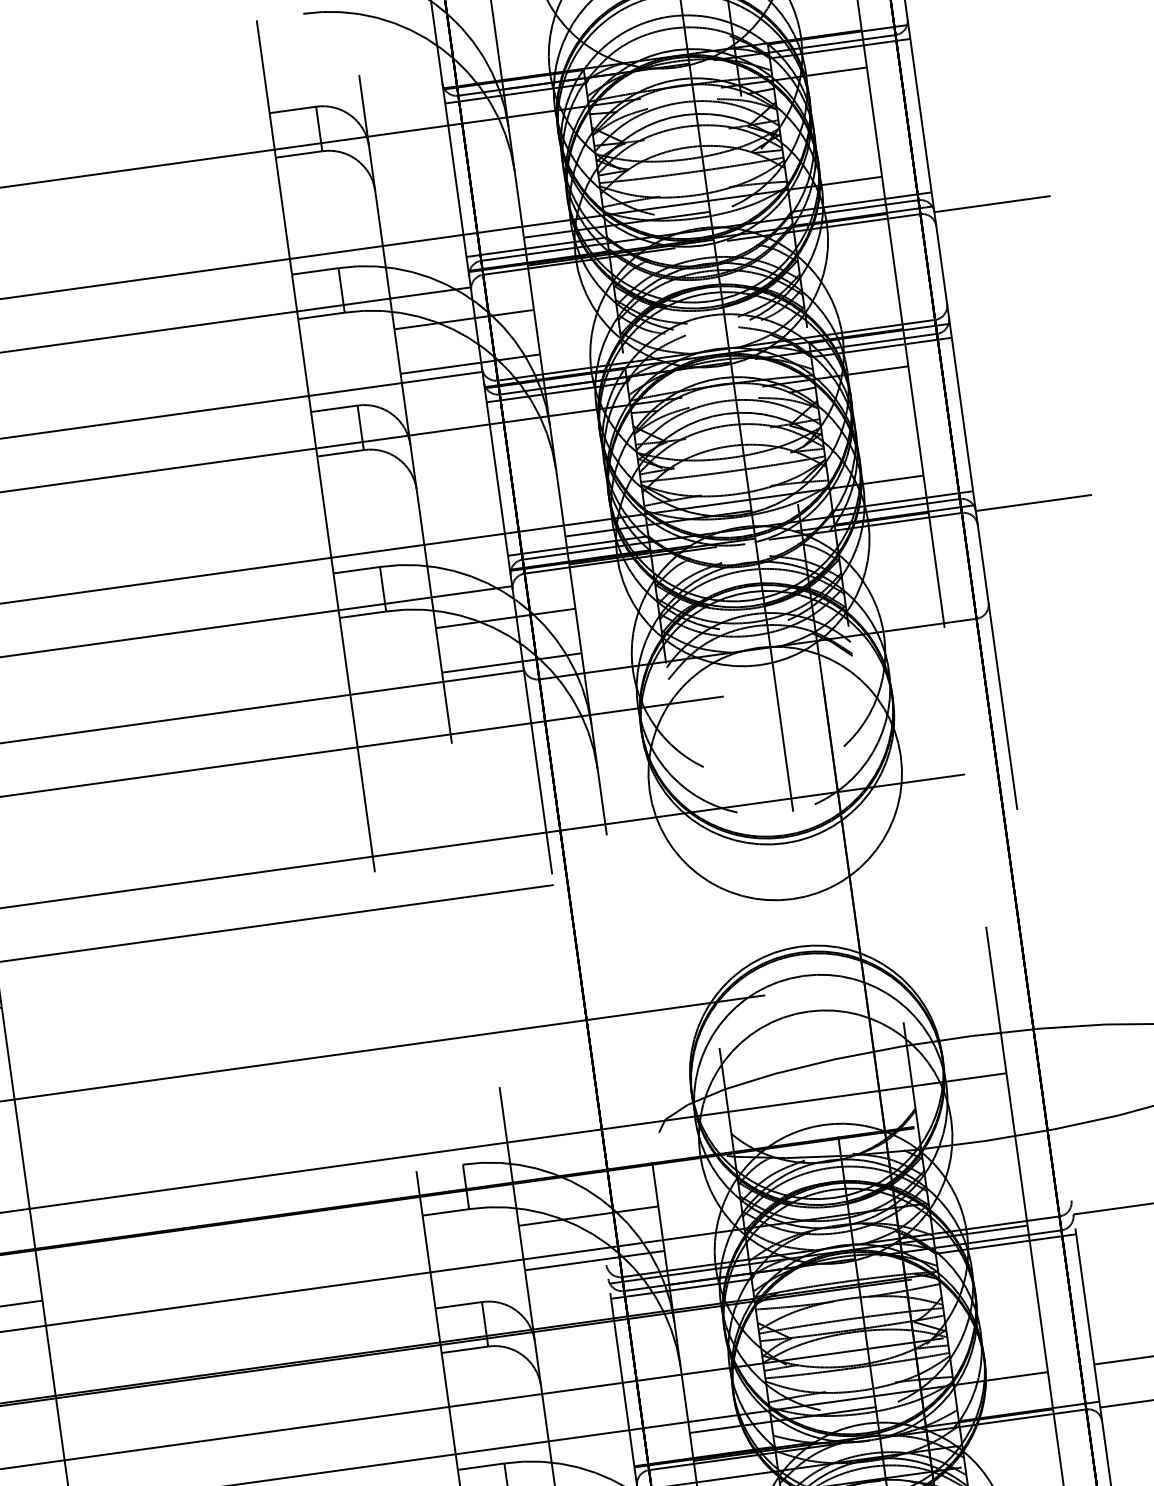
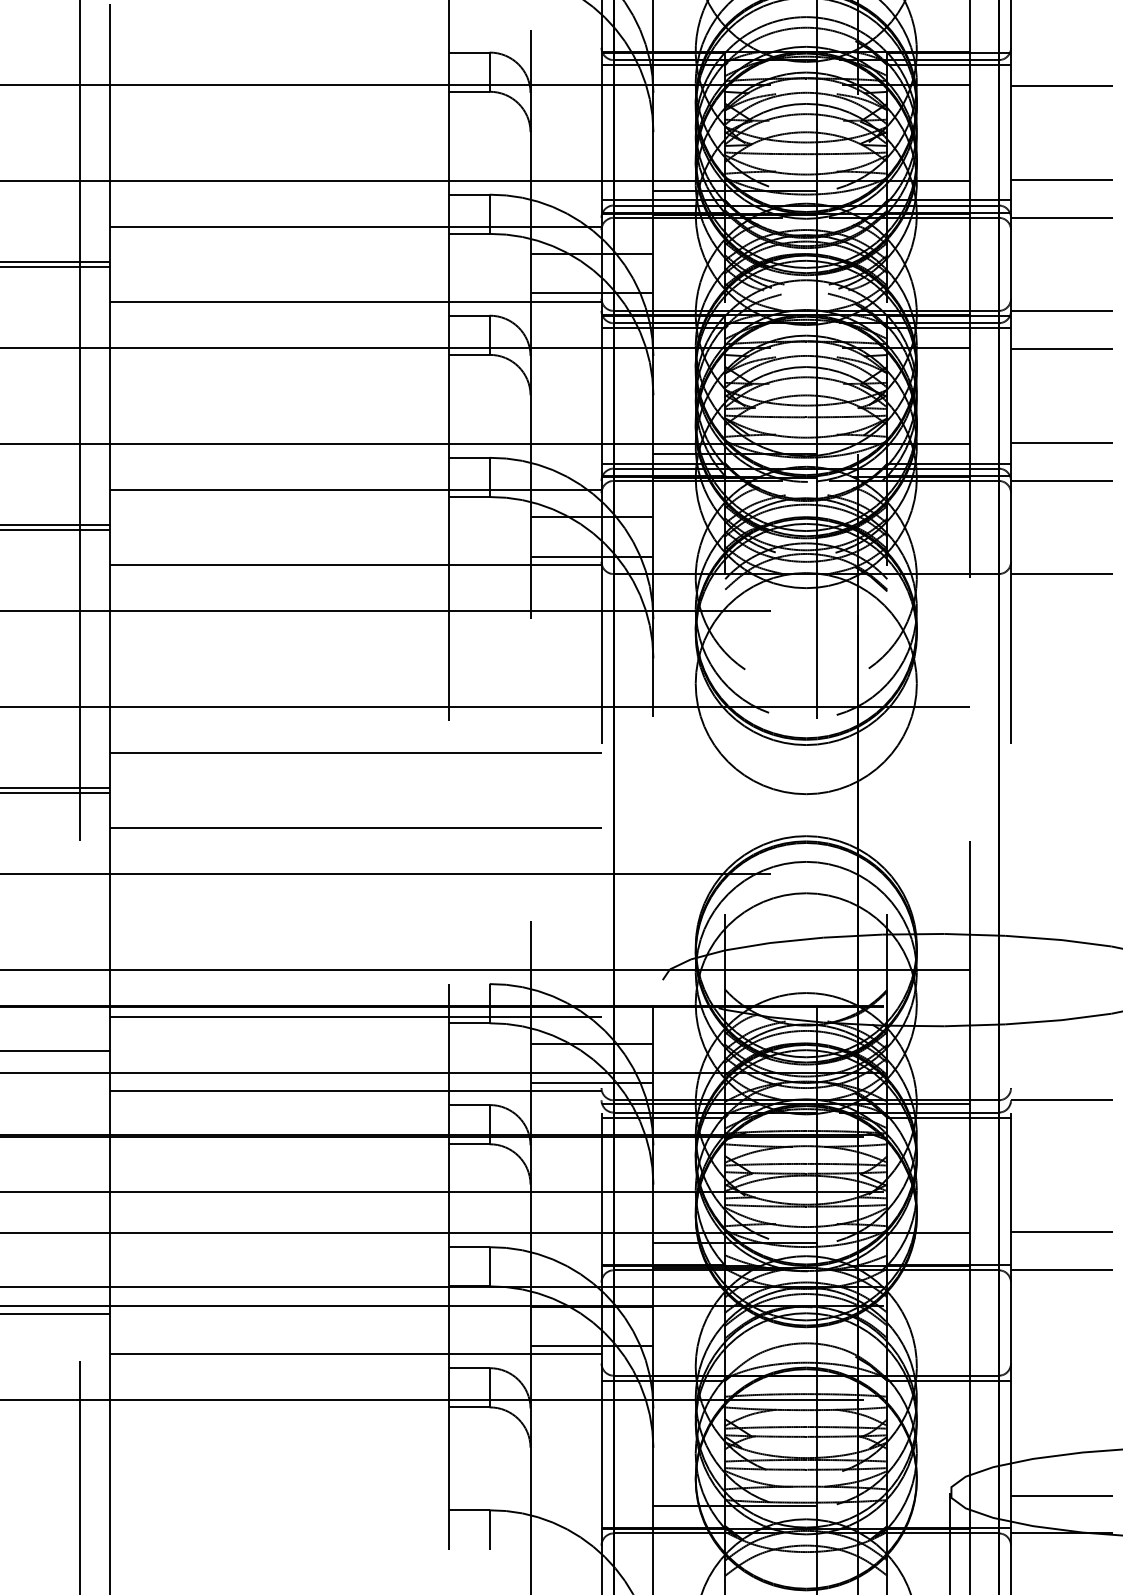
line: (971, 53) -> (1062, 85), added
line: (986, 160) -> (1062, 179), added
line: (1007, 309) -> (1062, 310), added
line: (1013, 352) -> (1062, 348), added
line: (1028, 460) -> (1062, 443), added
line: (1049, 609) -> (1062, 574), added
line: (285, 1007) -> (355, 827), added
line: (315, 1222) -> (355, 1016), added
line: (327, 1306) -> (355, 1090), added

